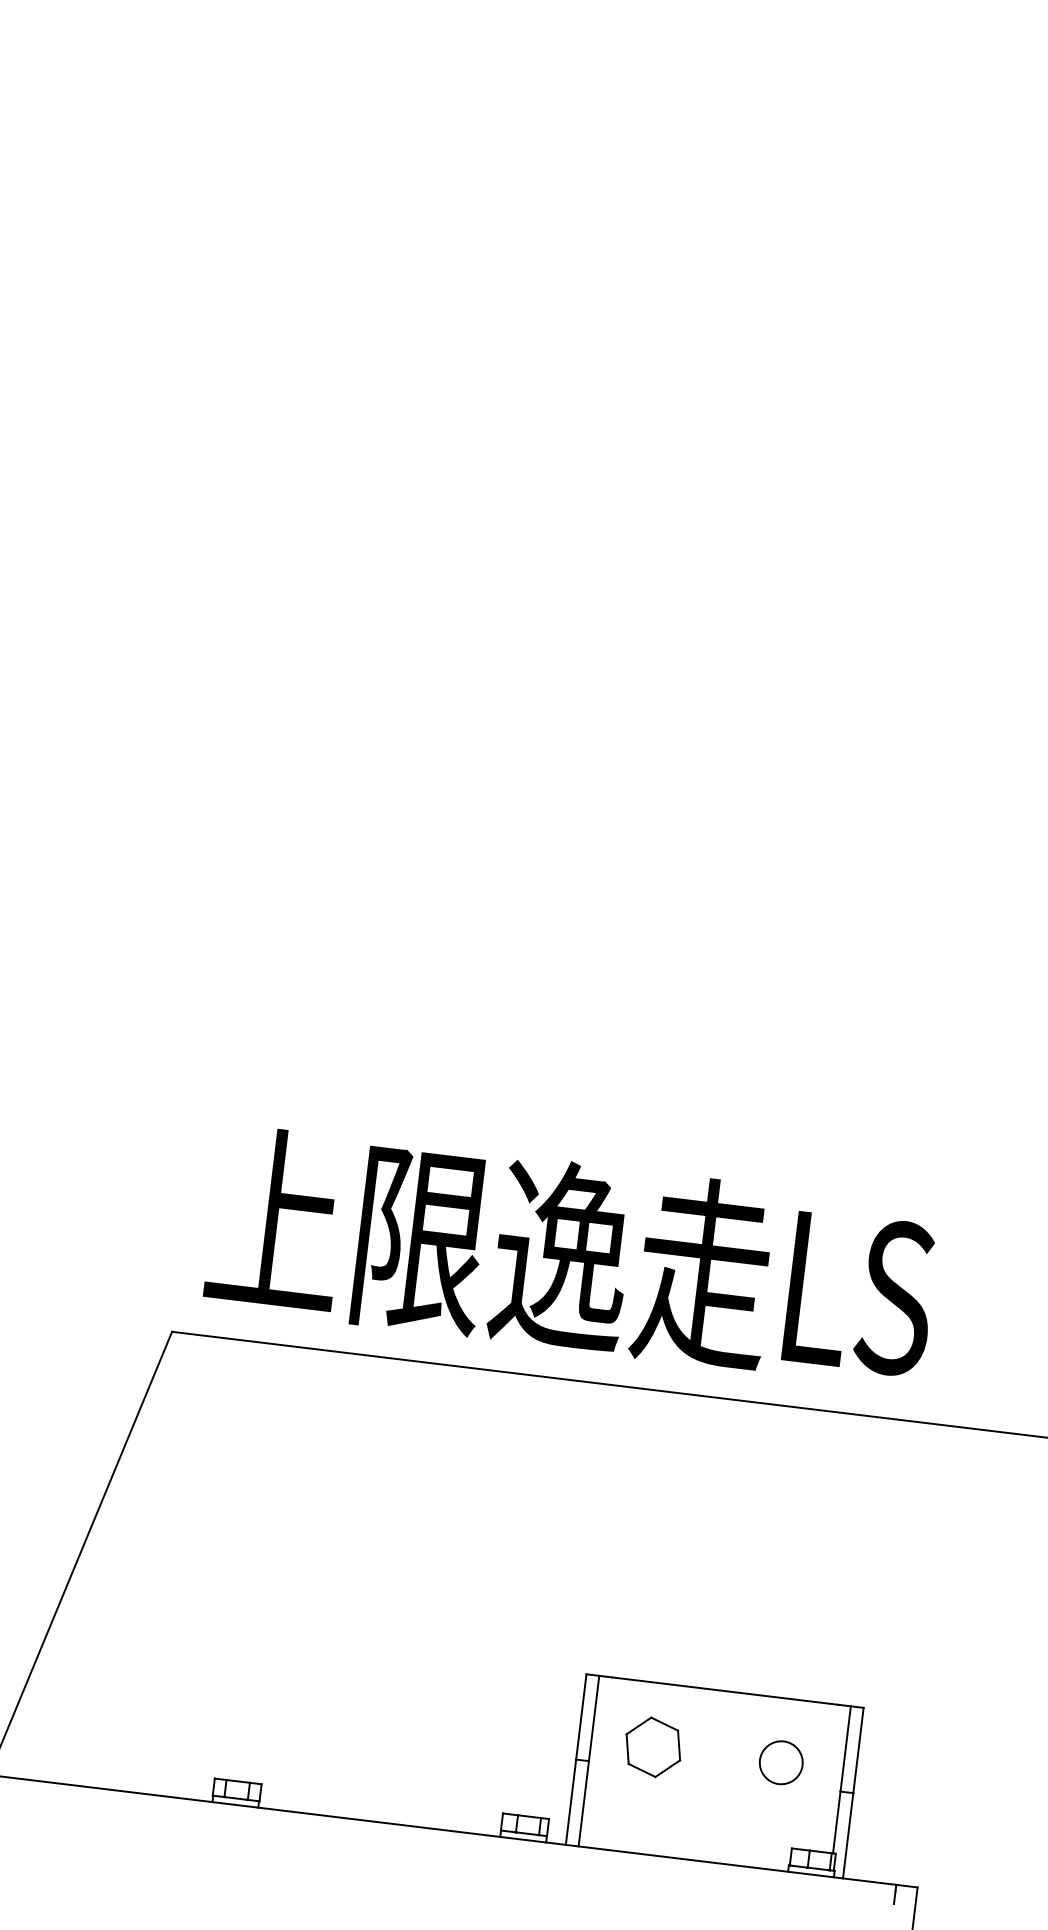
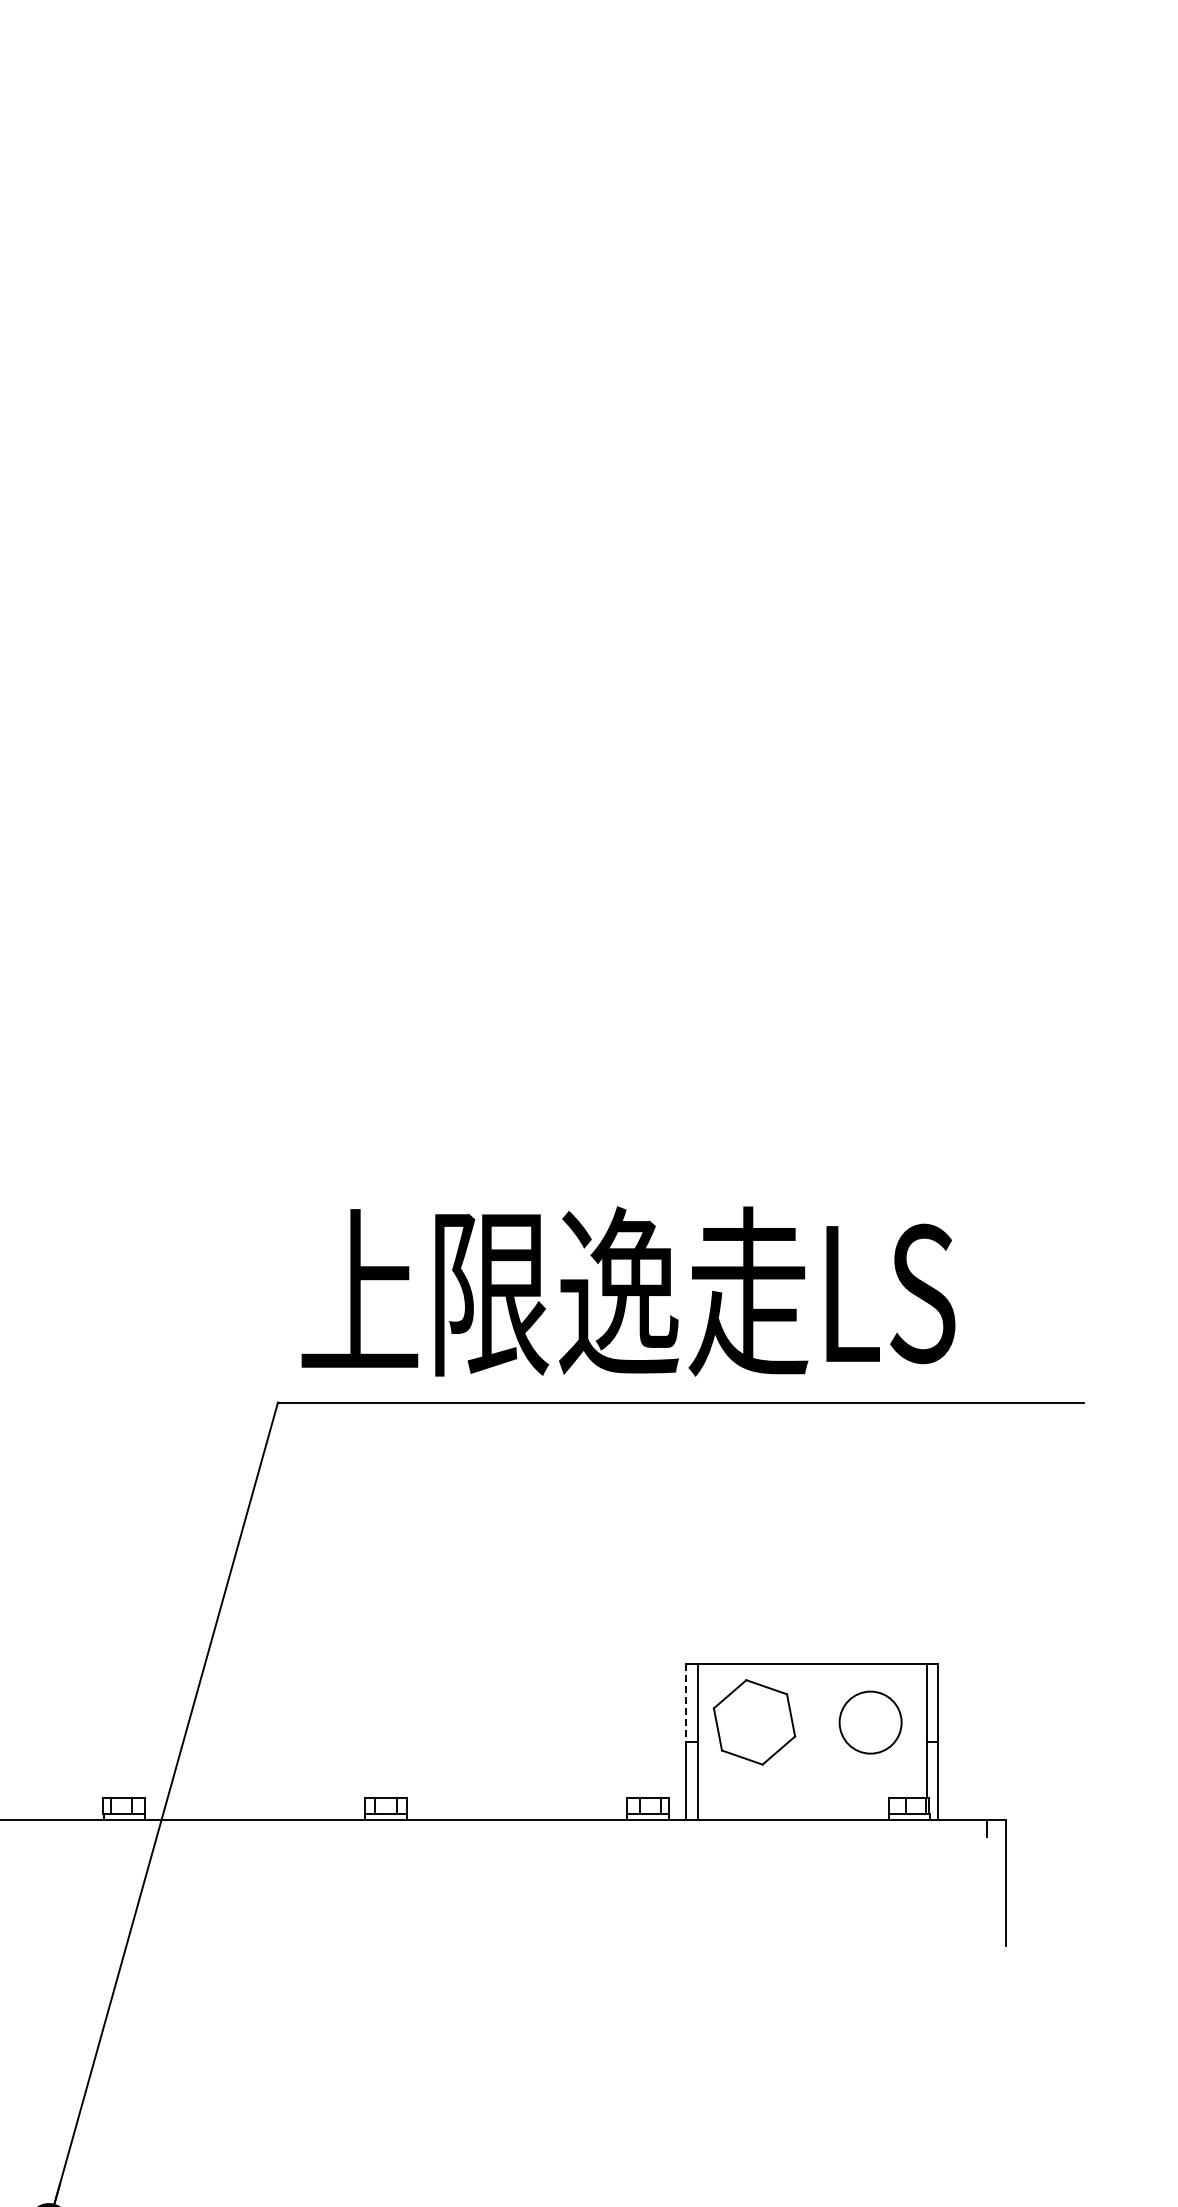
line: (581, 1717) -> (686, 1703), solid -> dashed
part: (652, 1747) -> (753, 1722), size x1.6
circle: (781, 1762) -> (870, 1722), size x1.6

